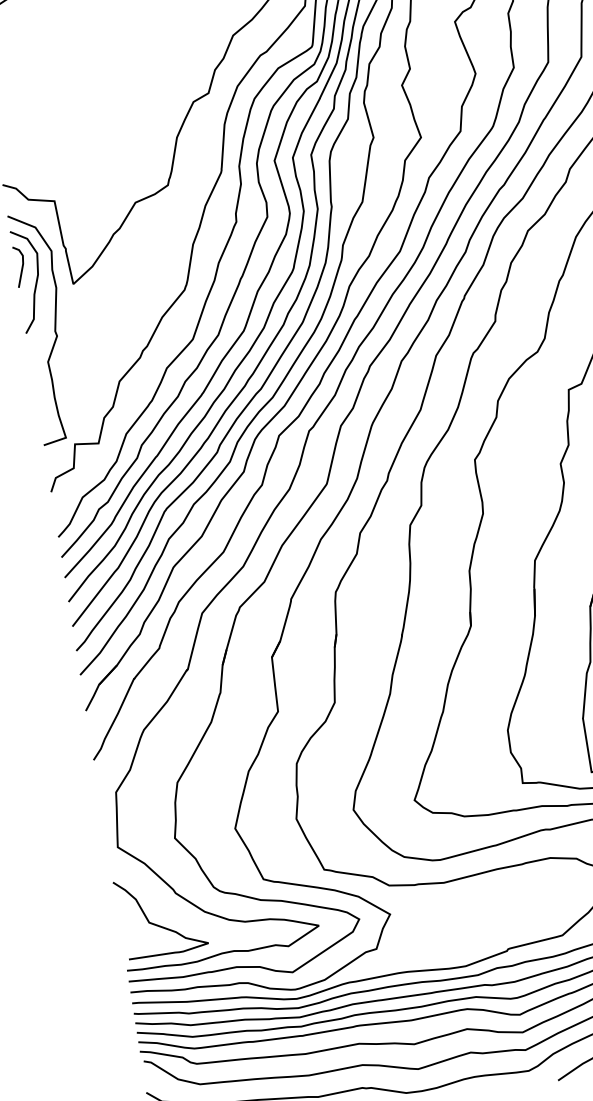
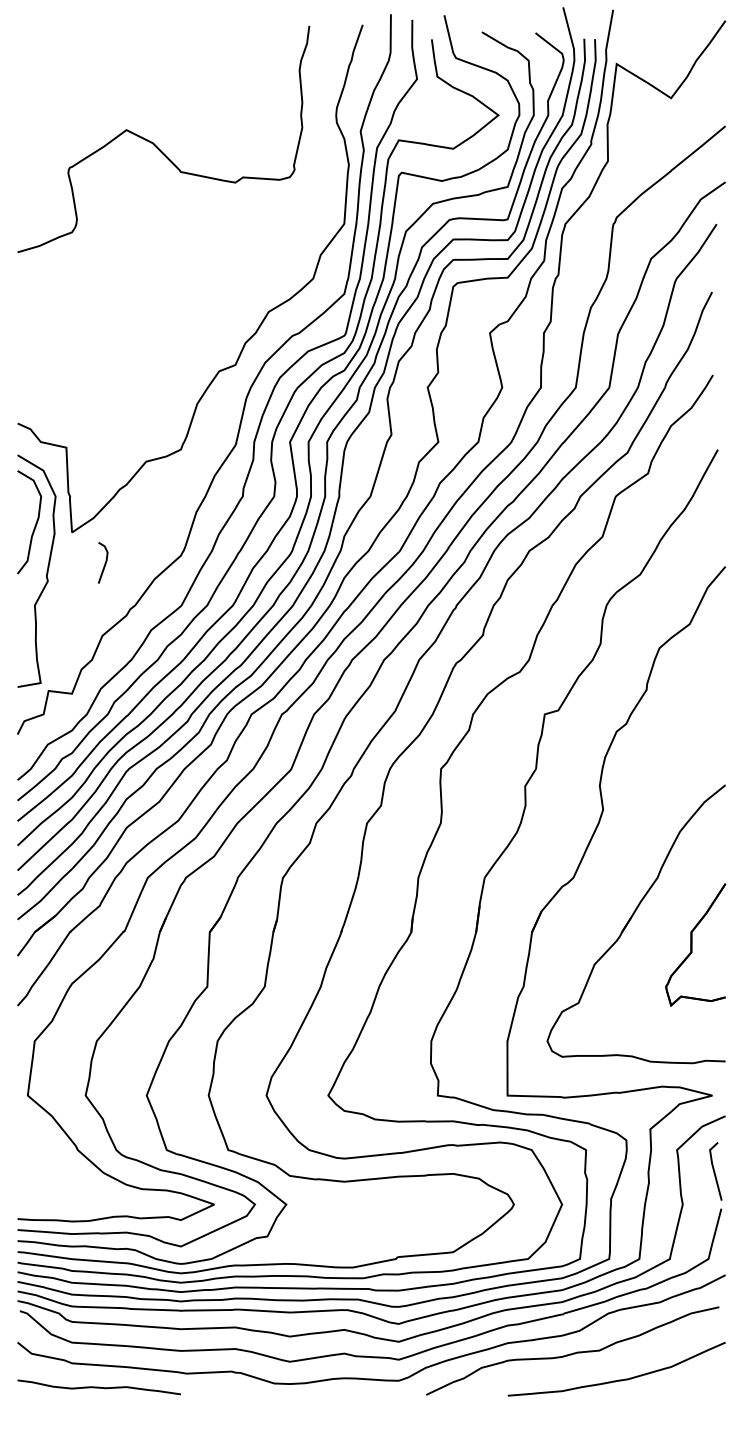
line: (21, 267) -> (104, 563), moved
curve: (158, 924) -> (55, 1178), removed

